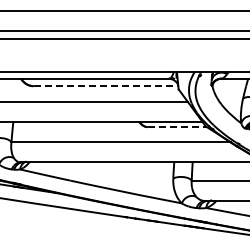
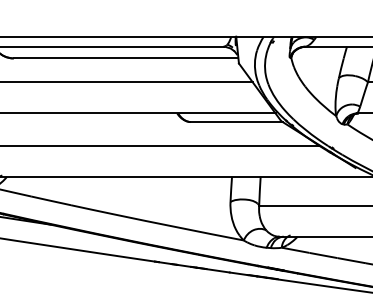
line: (106, 86) -> (126, 58), dashed -> solid
line: (177, 127) -> (237, 122), dashed -> solid

